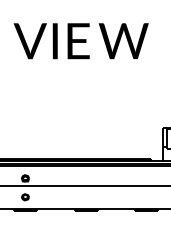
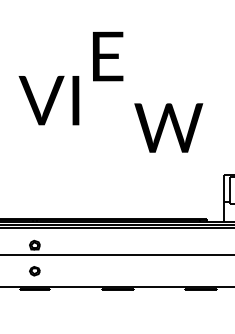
text: (35, 41) -> (48, 100), moved
text: (123, 41) -> (168, 128), moved

